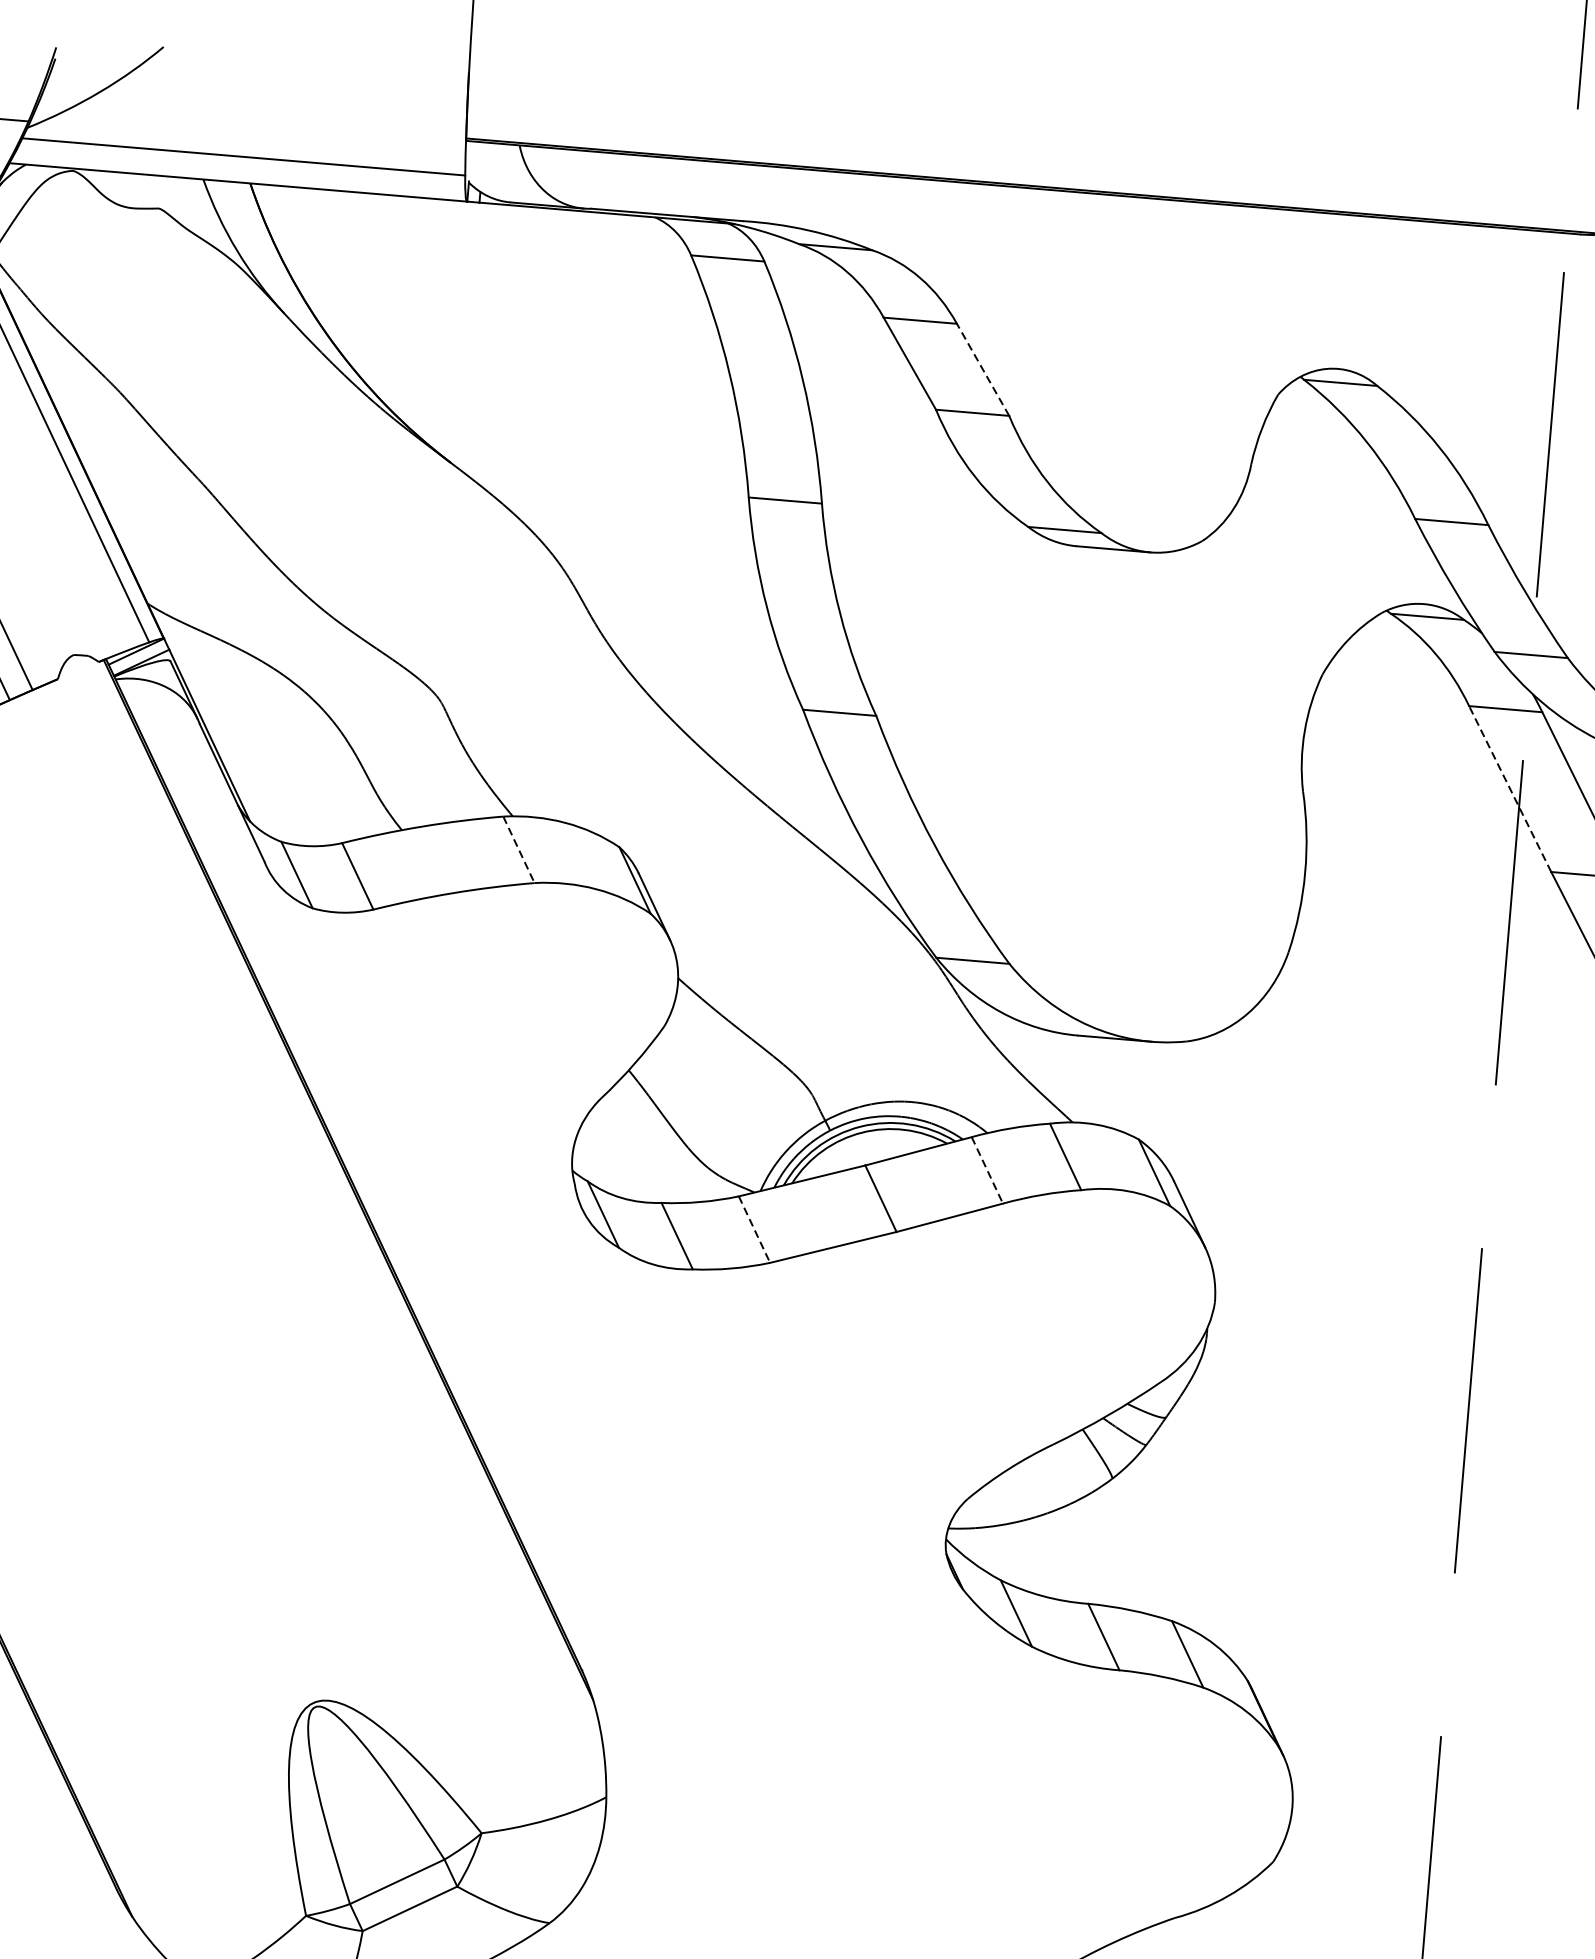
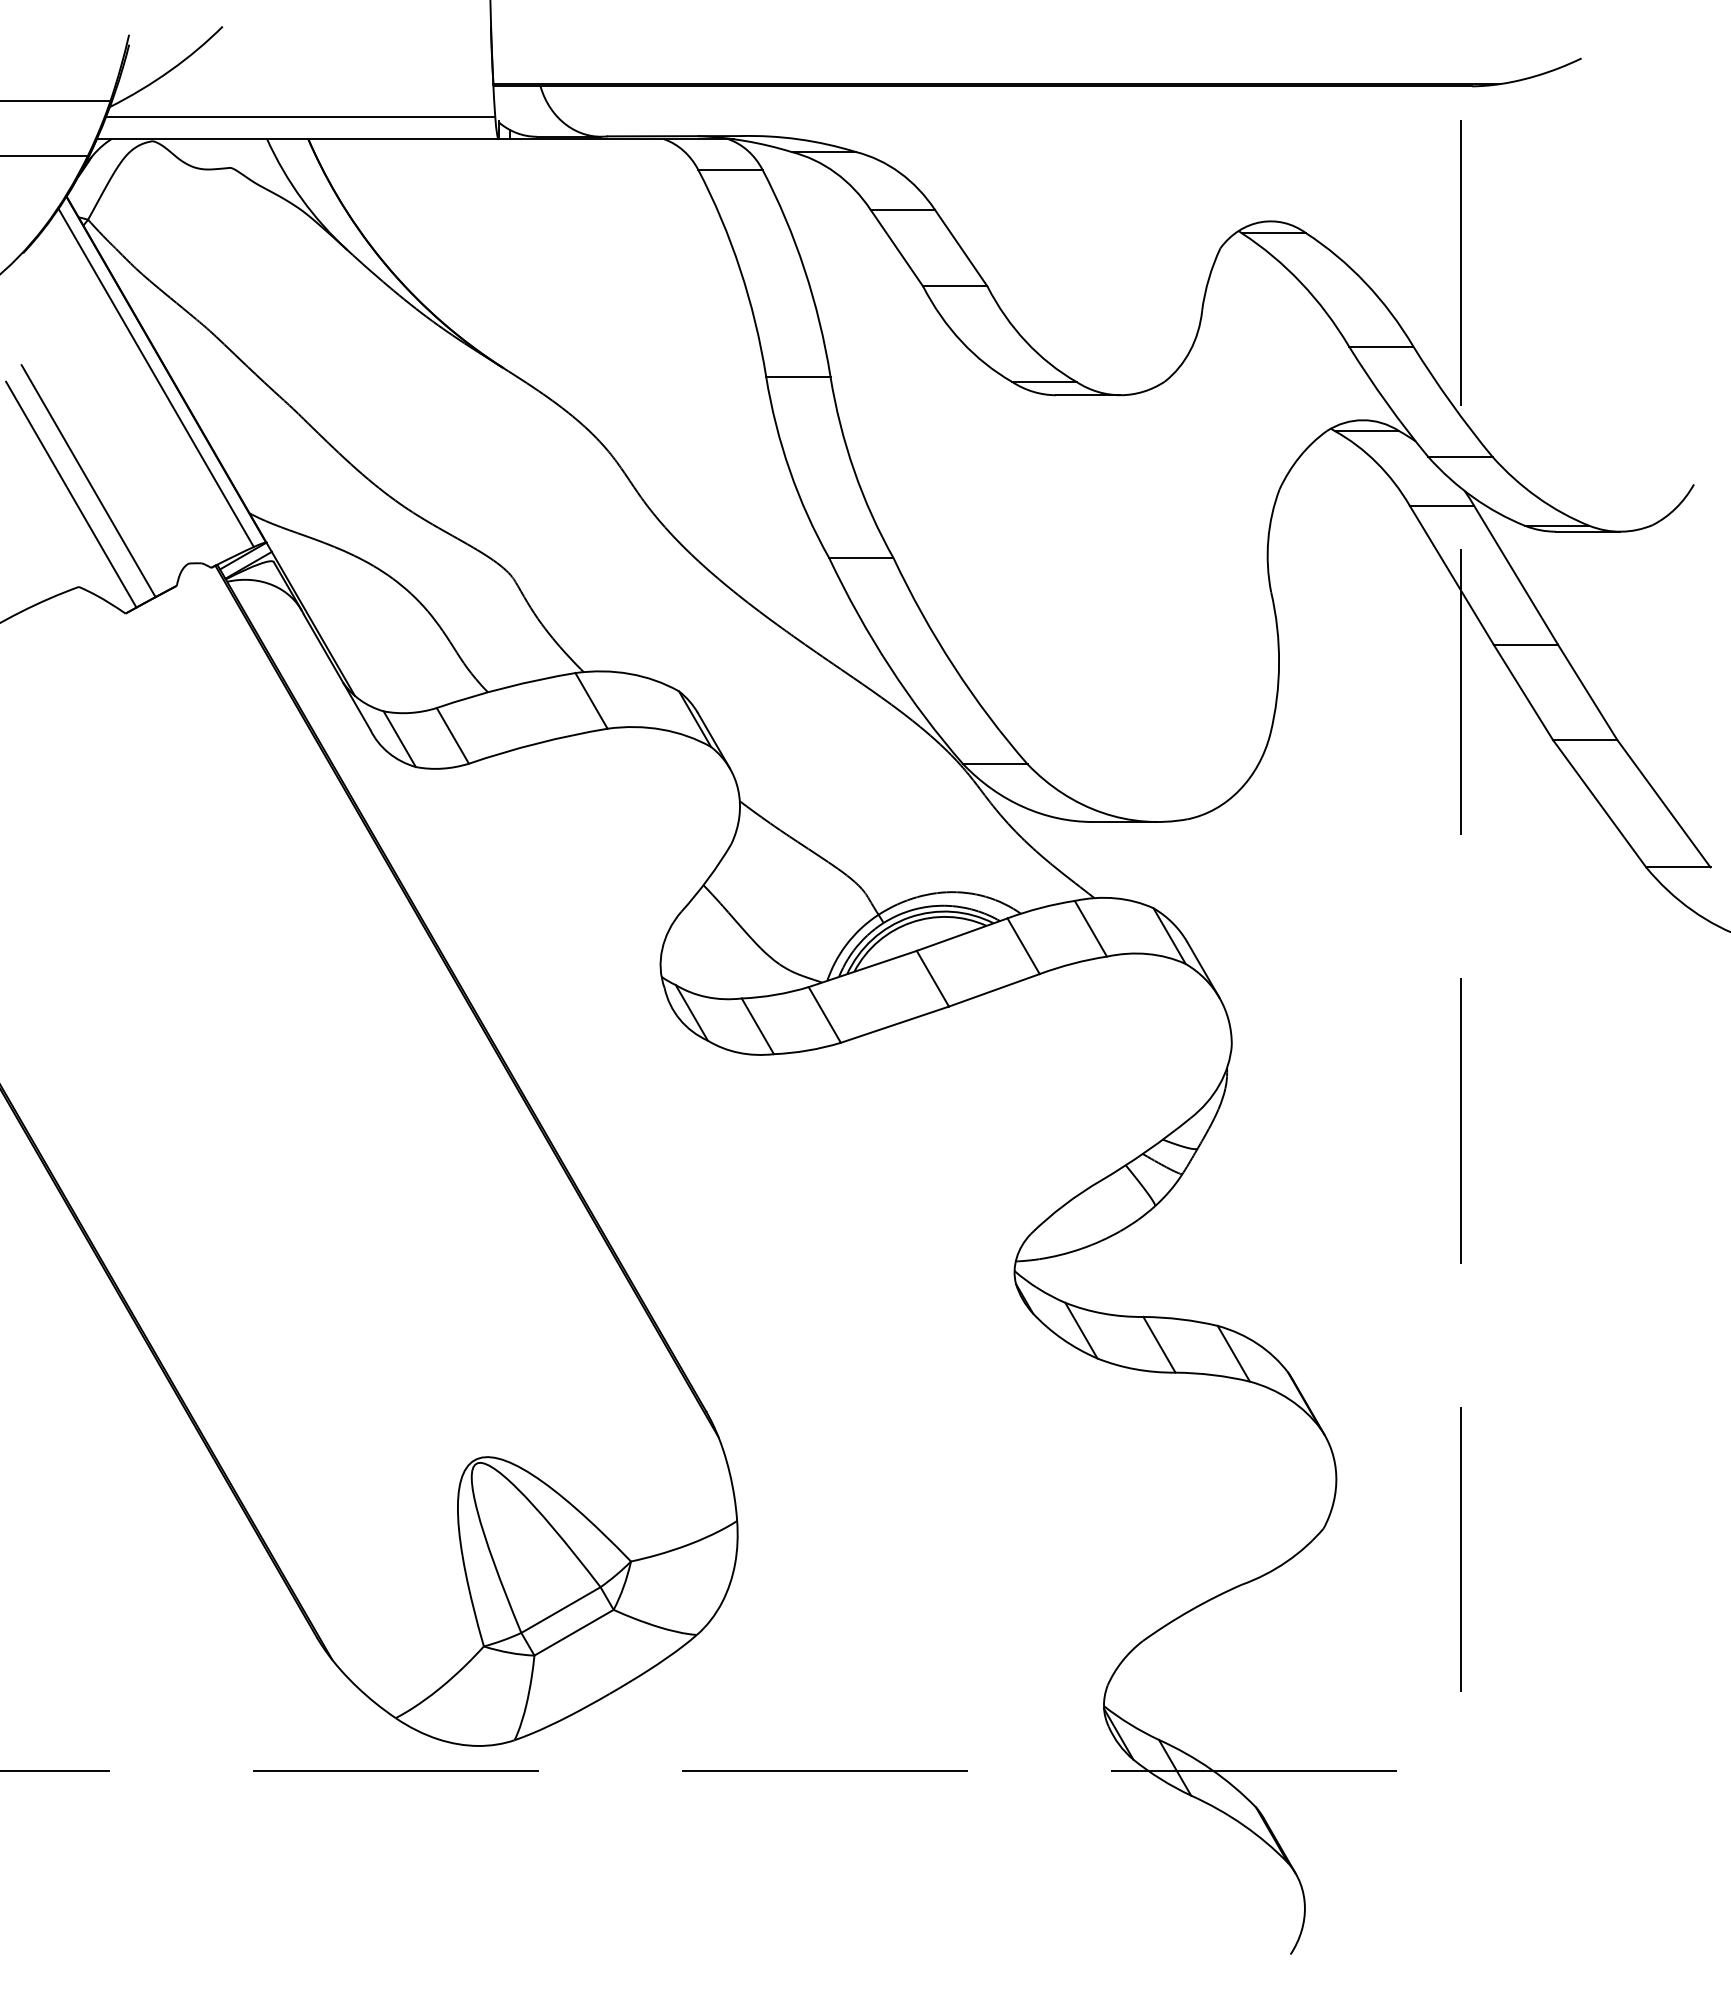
line: (982, 368) -> (960, 247), dashed -> solid
line: (1509, 788) -> (1451, 574), dashed -> solid
line: (518, 850) -> (591, 701), dashed -> solid
line: (987, 1170) -> (1023, 946), dashed -> solid
line: (755, 1230) -> (825, 1015), dashed -> solid

